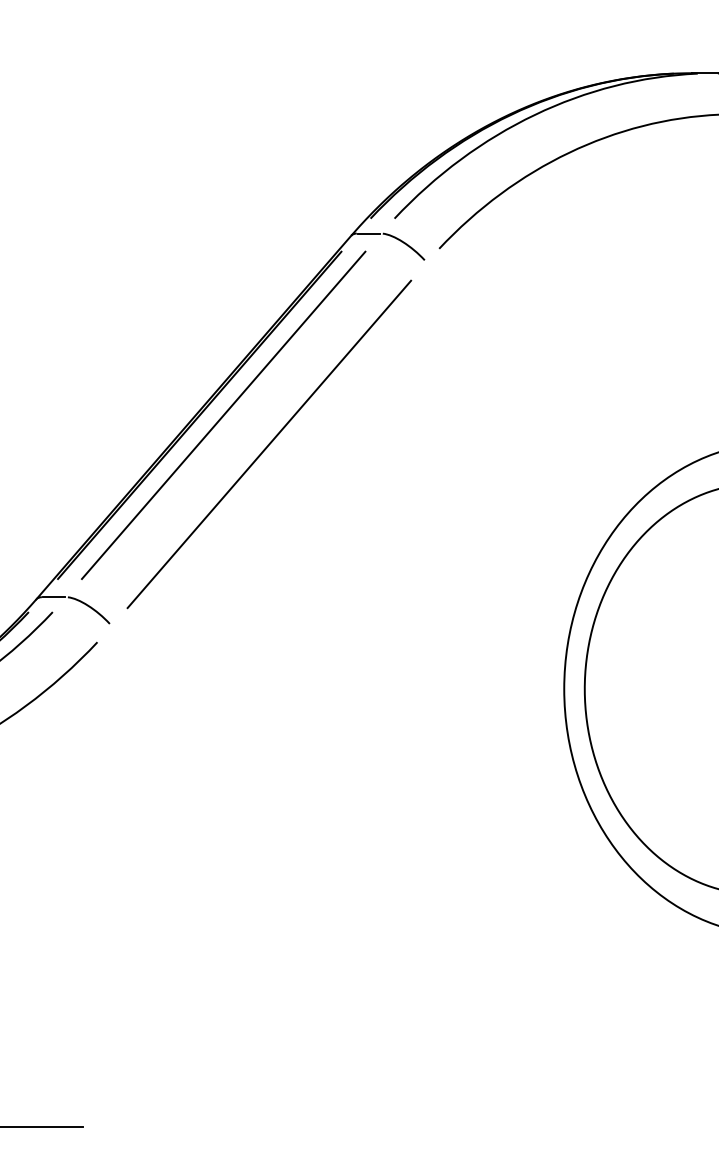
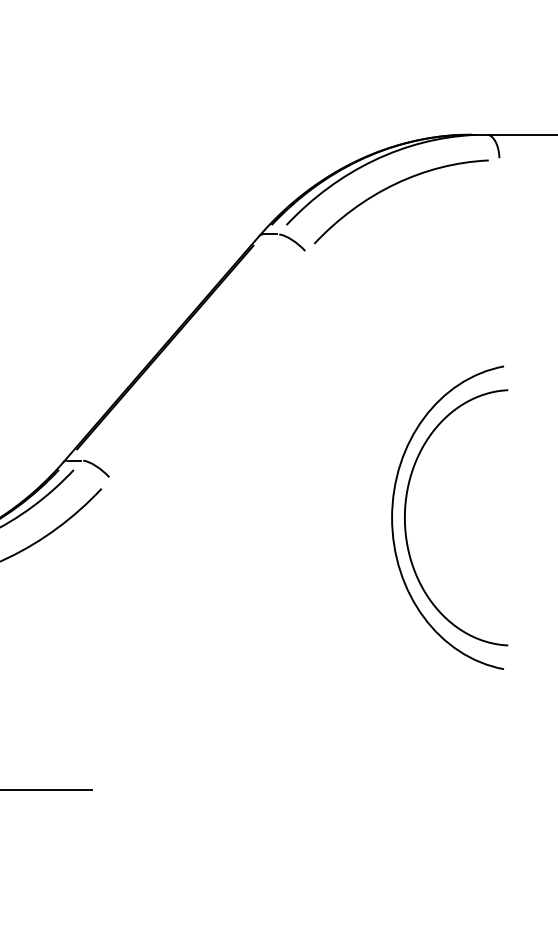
line: (224, 415) -> (180, 347), removed
line: (269, 444) -> (208, 365), removed

